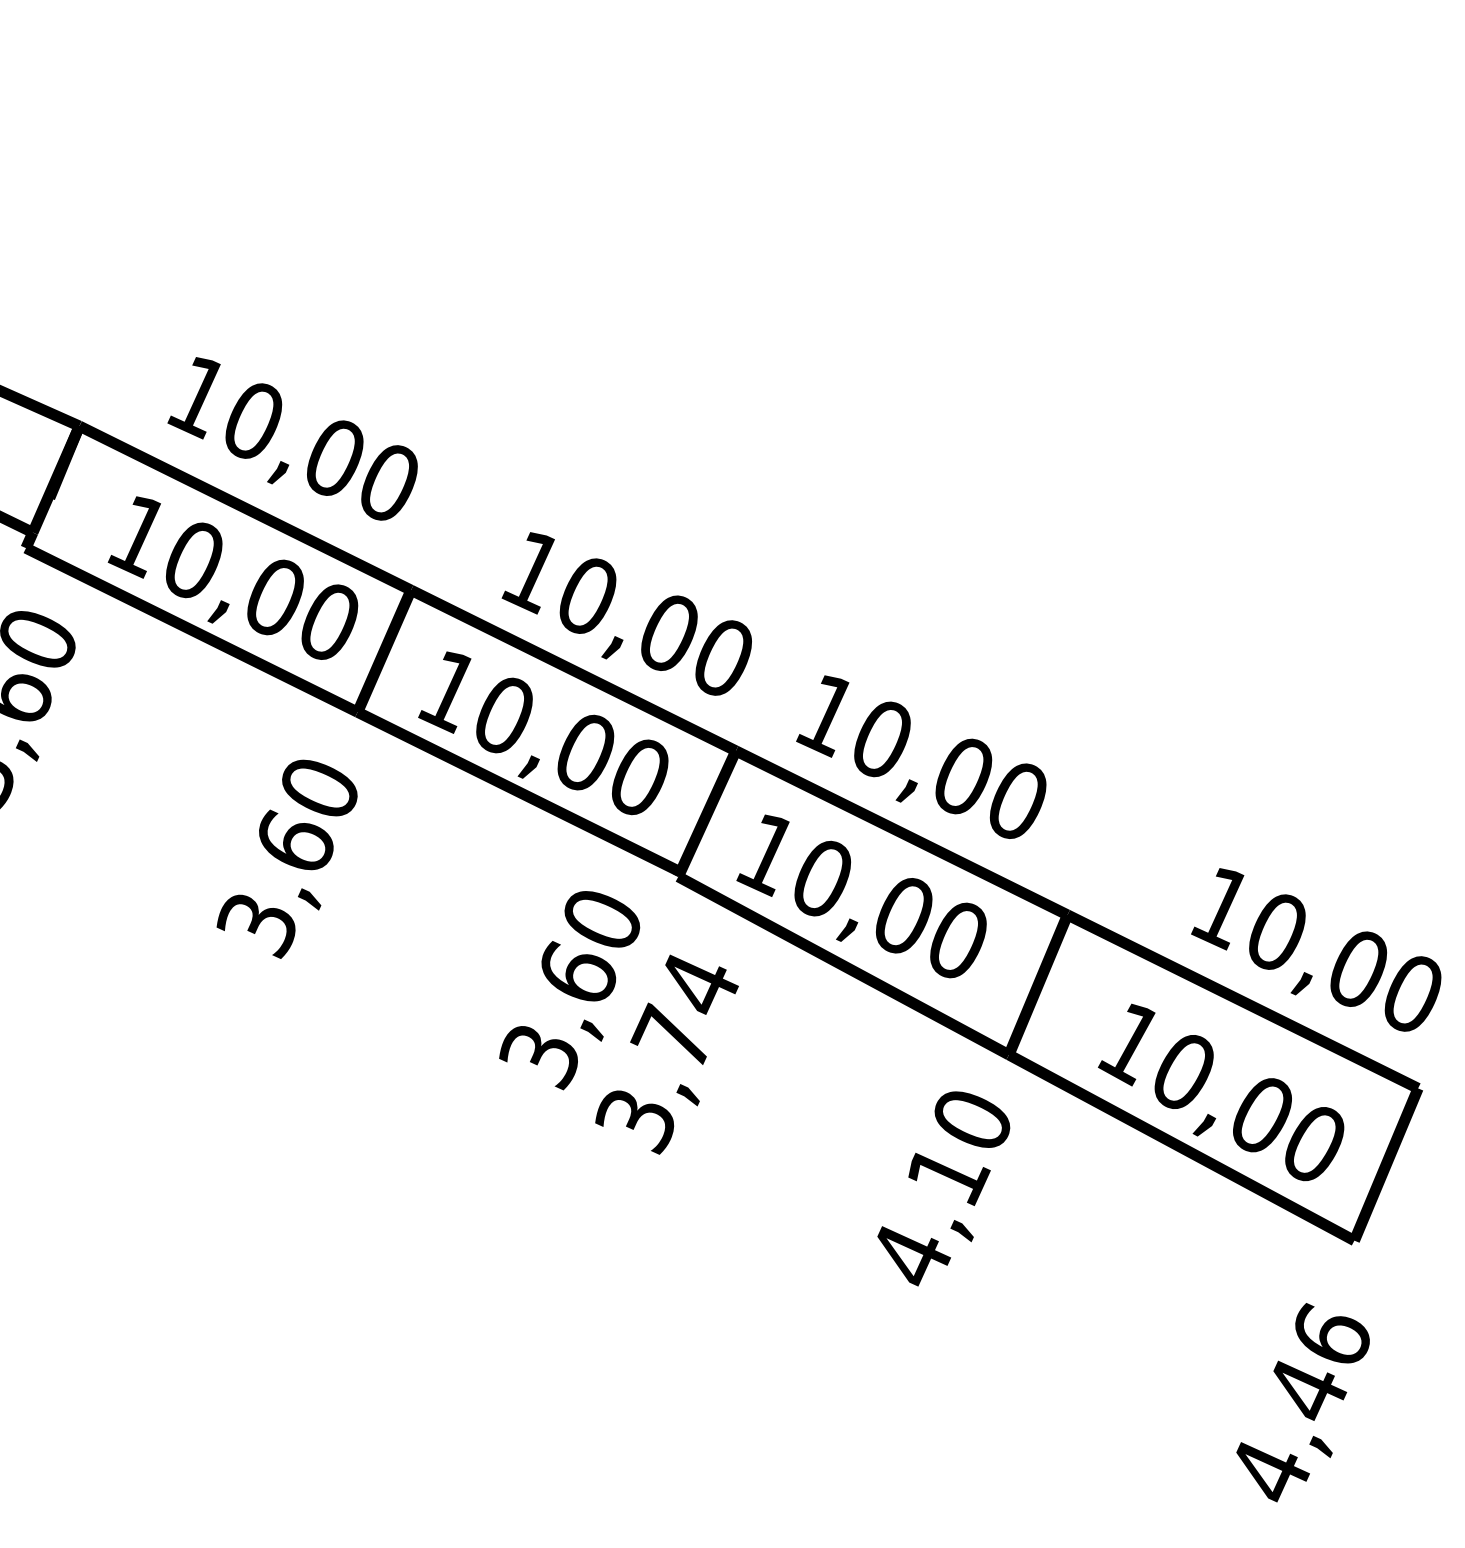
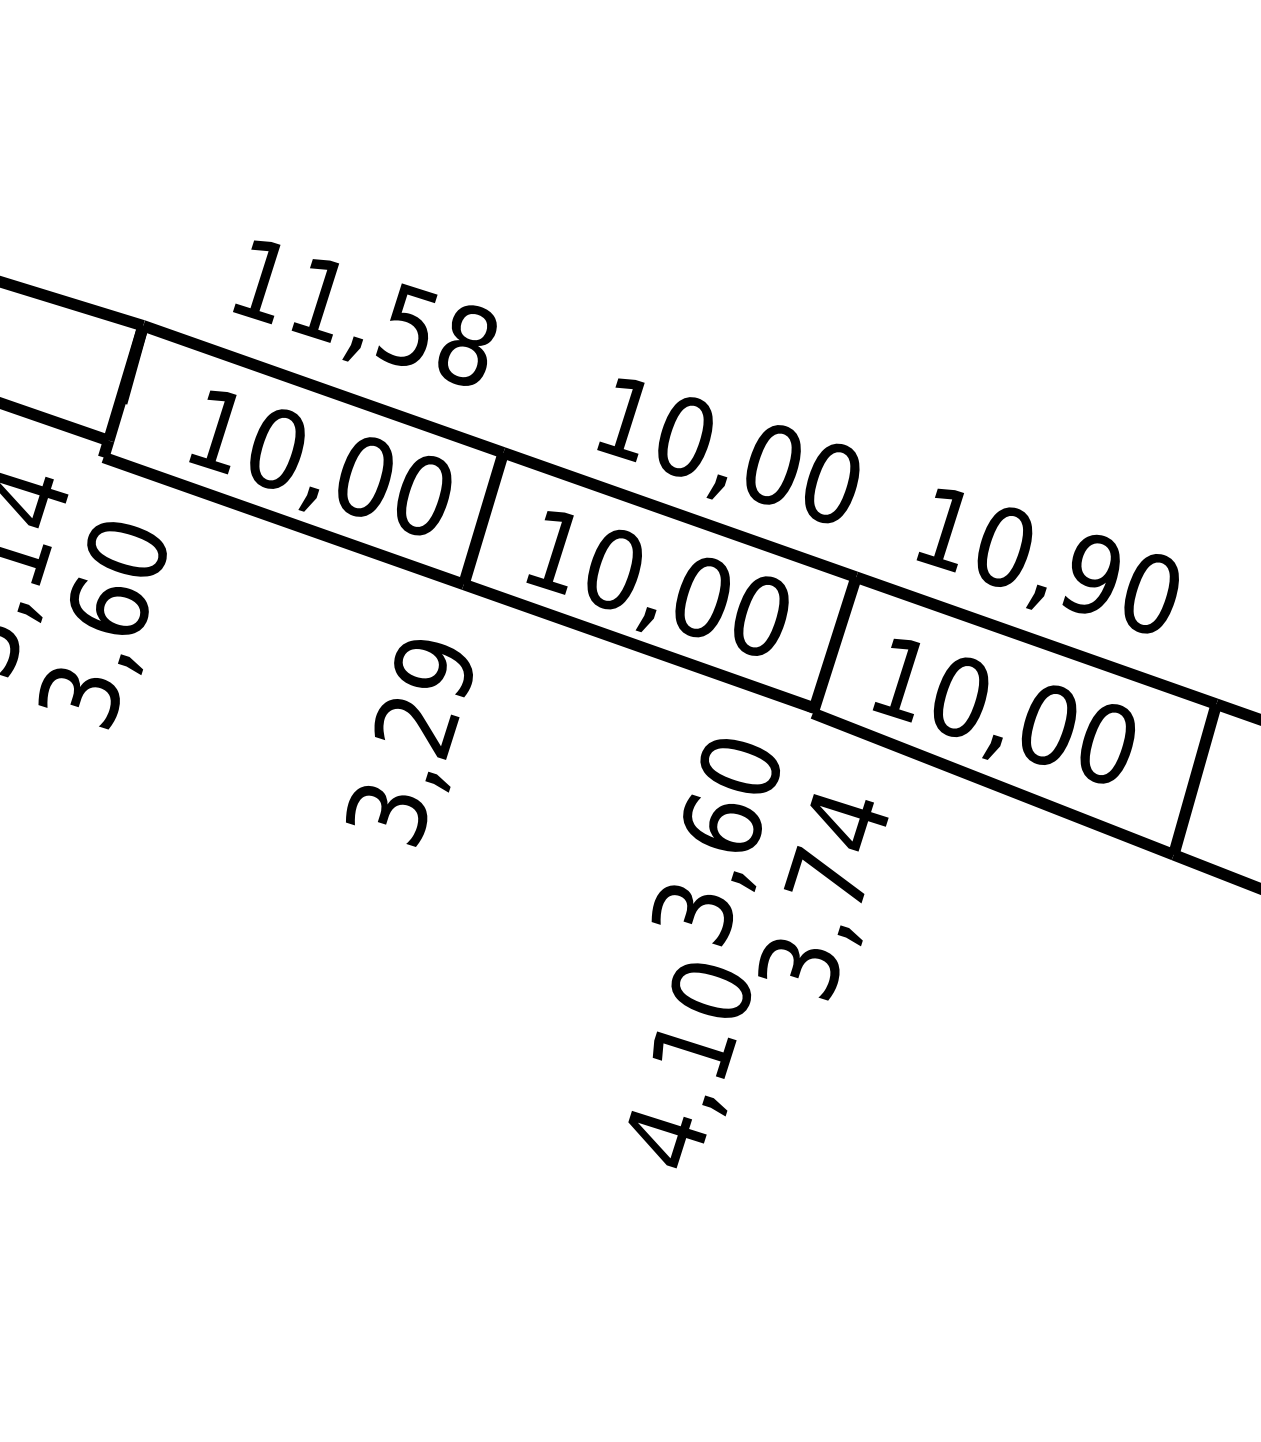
text: (320, 451) -> (393, 321), 10,00 -> 11,58
text: (961, 776) -> (1090, 575), 10,00 -> 10,90
text: (305, 818) -> (423, 699), 3,60 -> 3,29
text: (943, 1188) -> (690, 1064), moved

